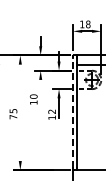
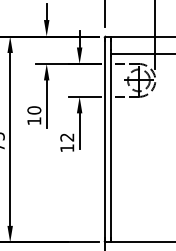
line: (40, 92) -> (46, 102), added
line: (20, 112) -> (10, 138), added
line: (72, 112) -> (103, 138), dashed -> solid

